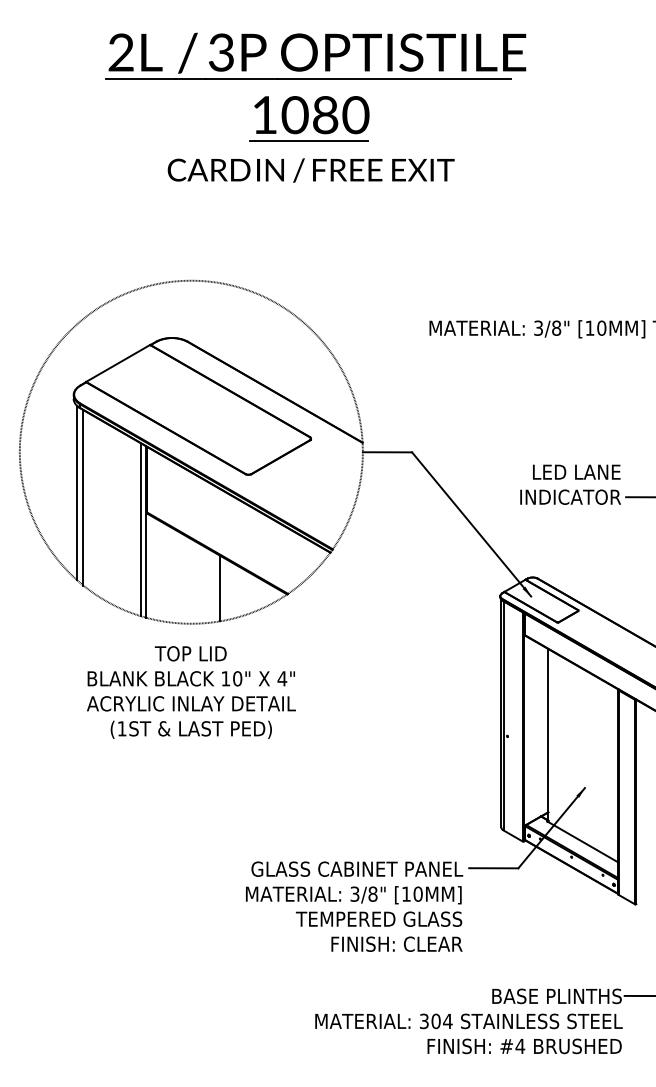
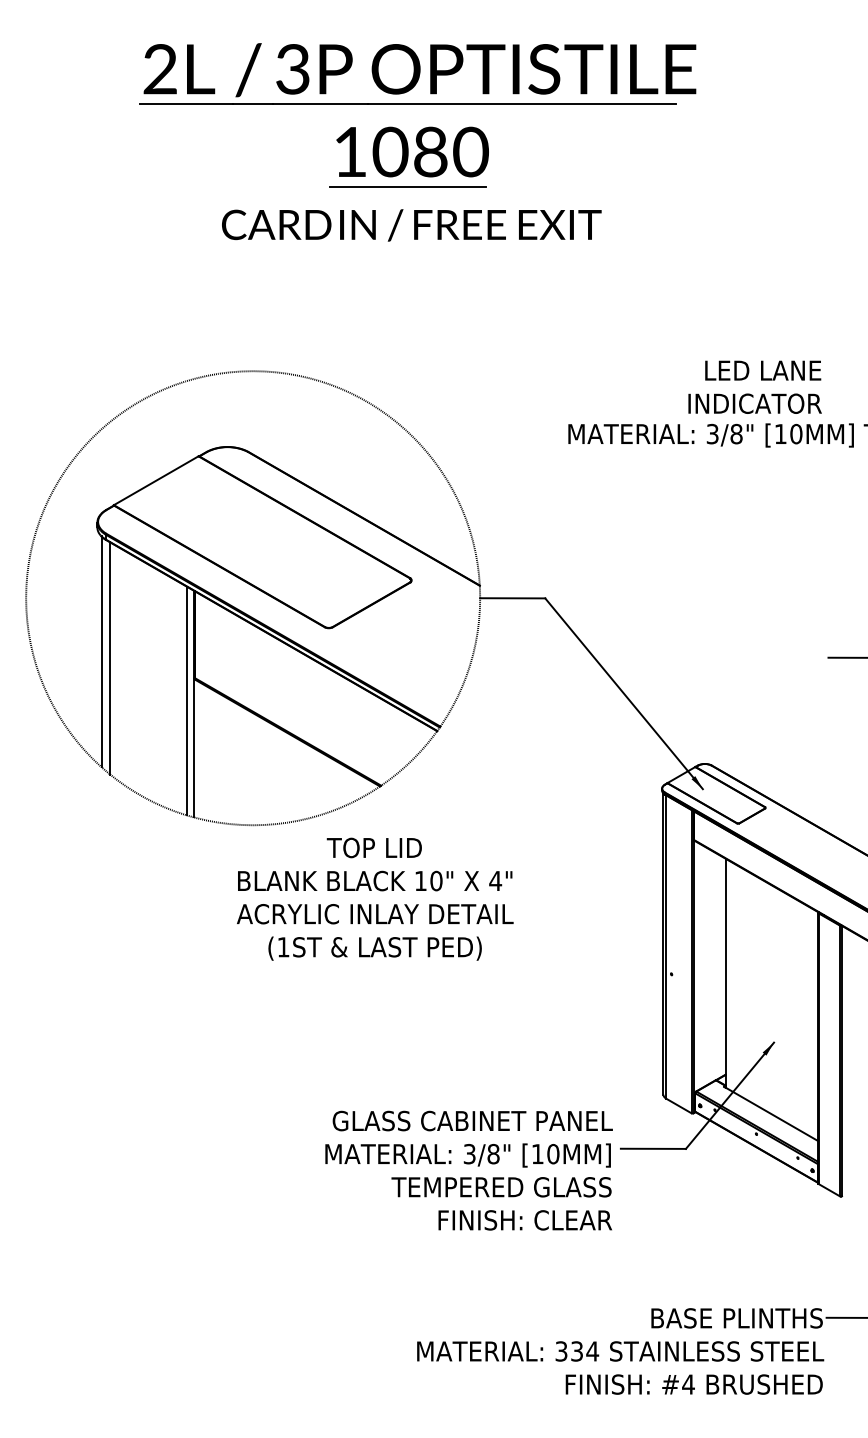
text: (570, 484) -> (754, 386), moved
line: (219, 588) -> (290, 778), removed
text: (191, 691) -> (375, 898), moved
text: (354, 906) -> (468, 1170), moved
text: (436, 1021) -> (577, 1351), 304 -> 334

